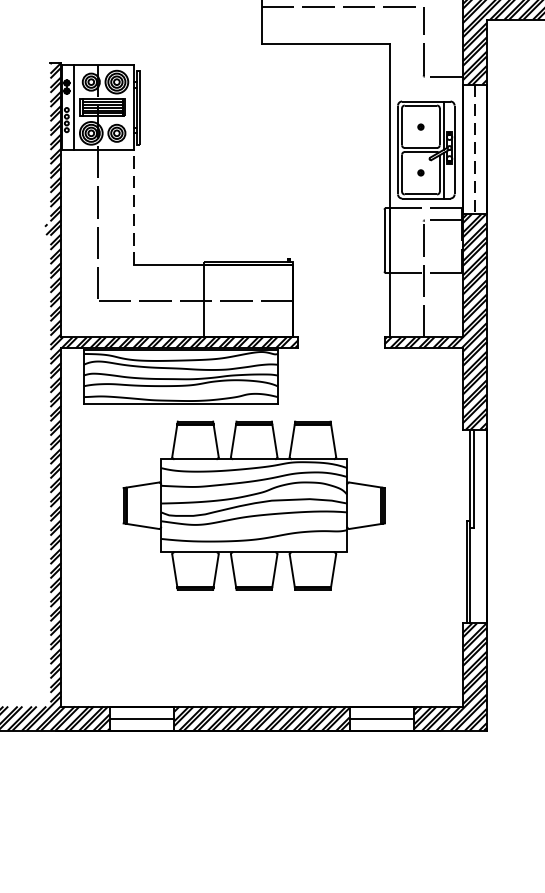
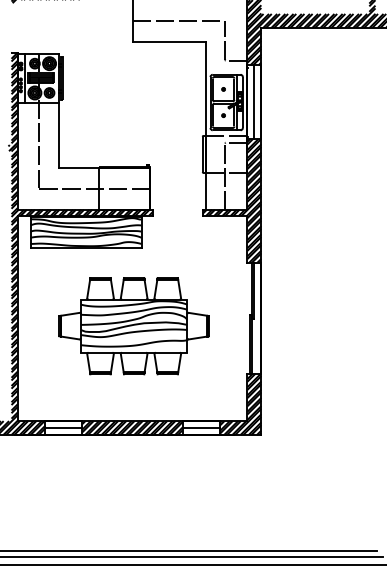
line: (474, 149) -> (254, 102), dashed -> solid
line: (134, 207) -> (59, 135), dashed -> solid
part: (253, 506) -> (133, 326), moved

